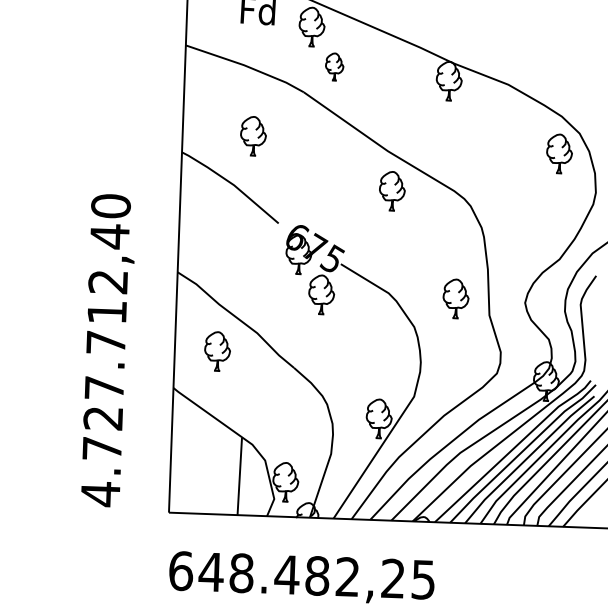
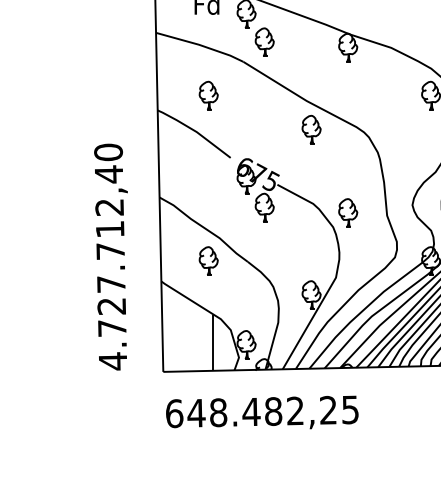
part: (334, 65) -> (264, 41), size x1.43
part: (456, 298) -> (348, 212), moved
part: (217, 350) -> (208, 260), moved

